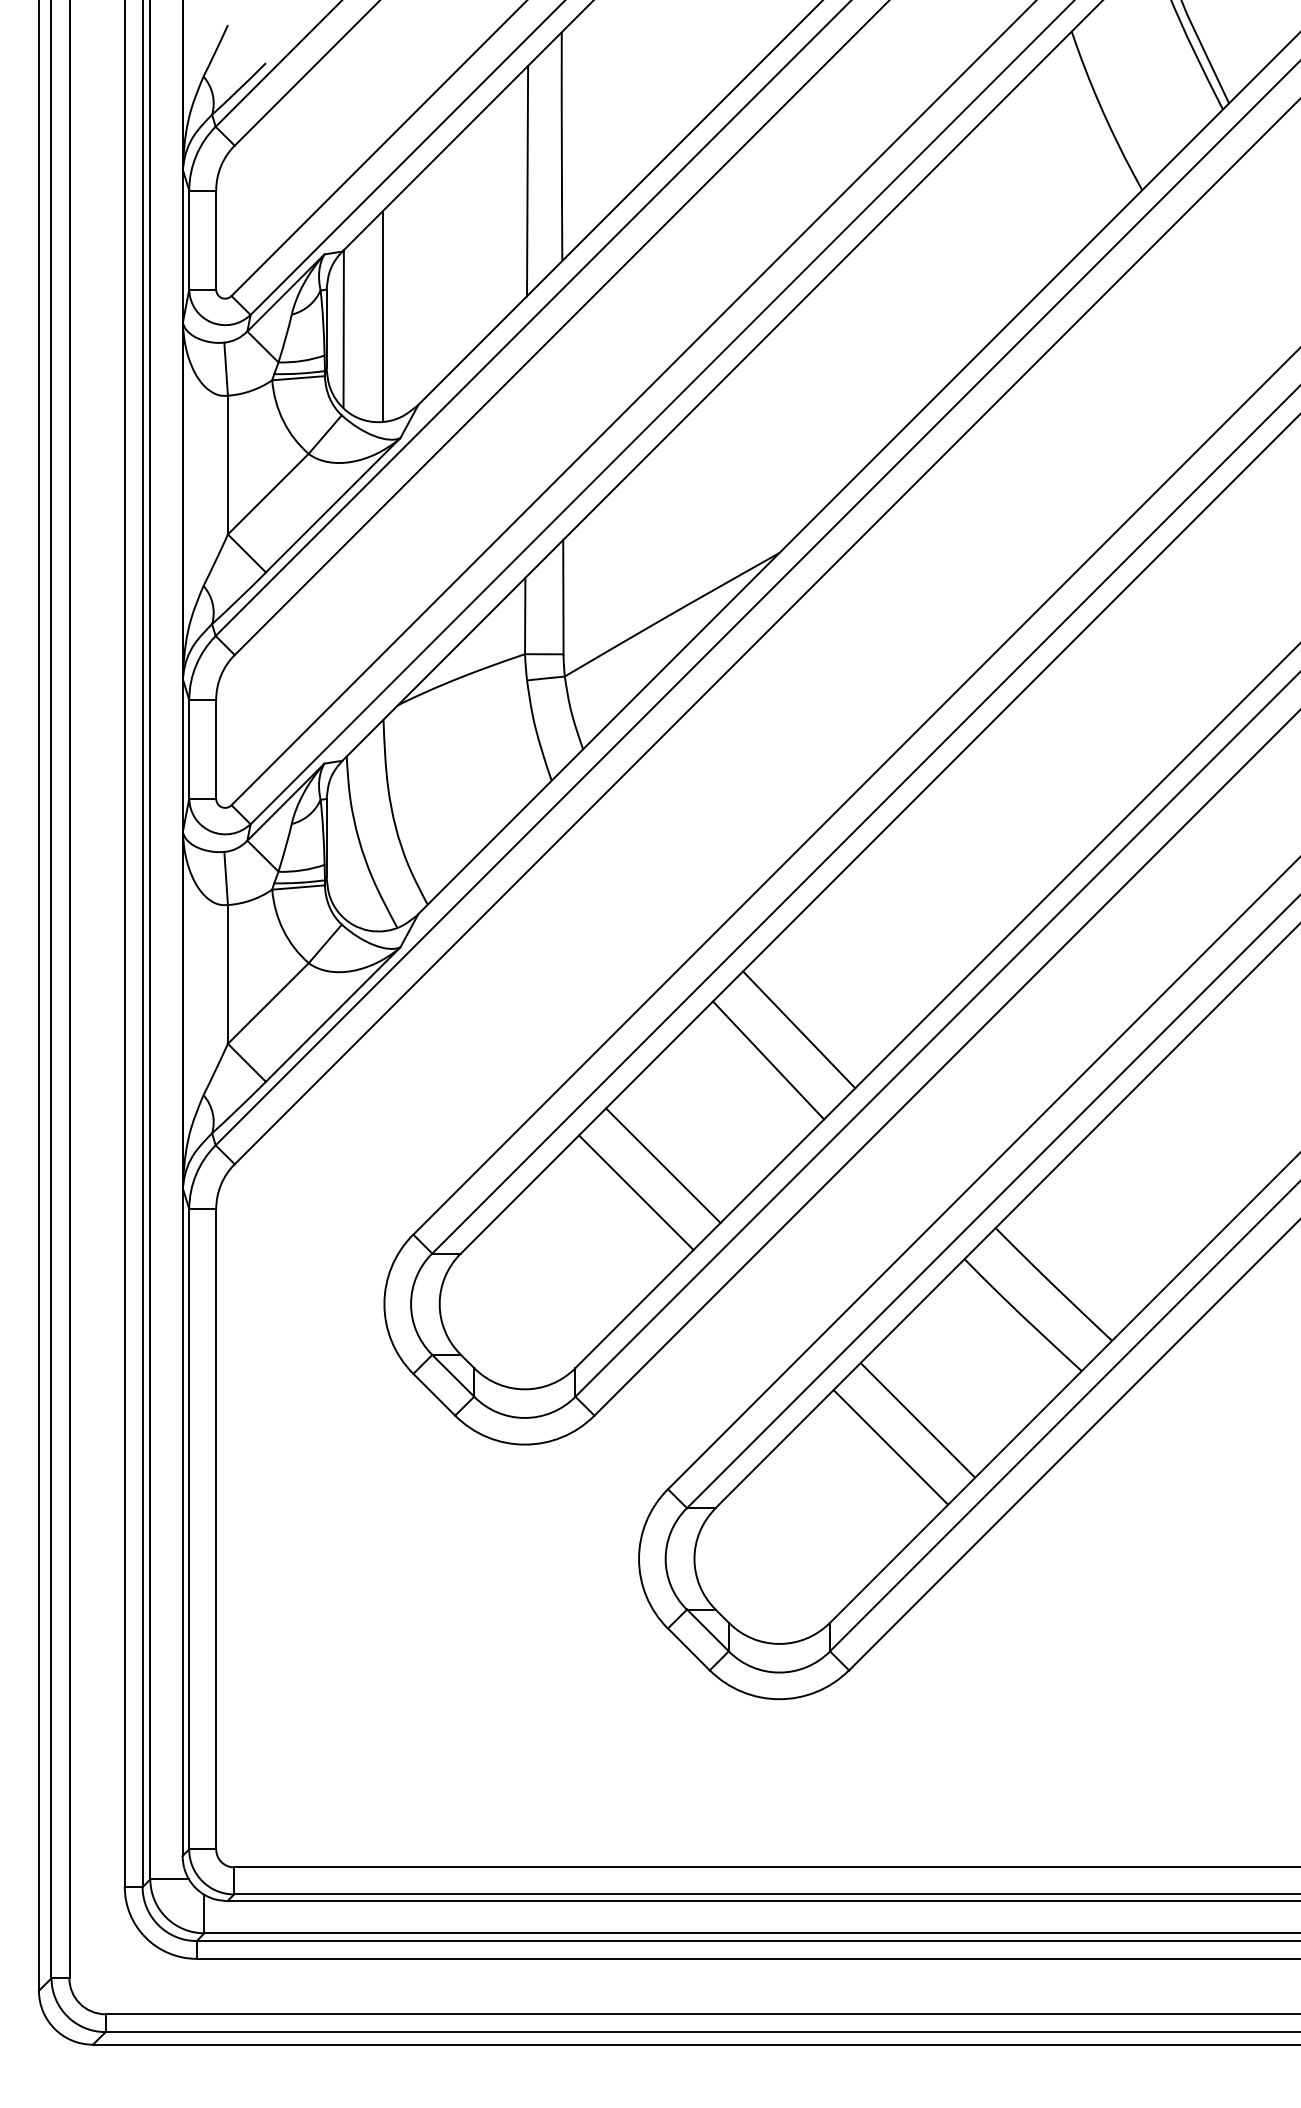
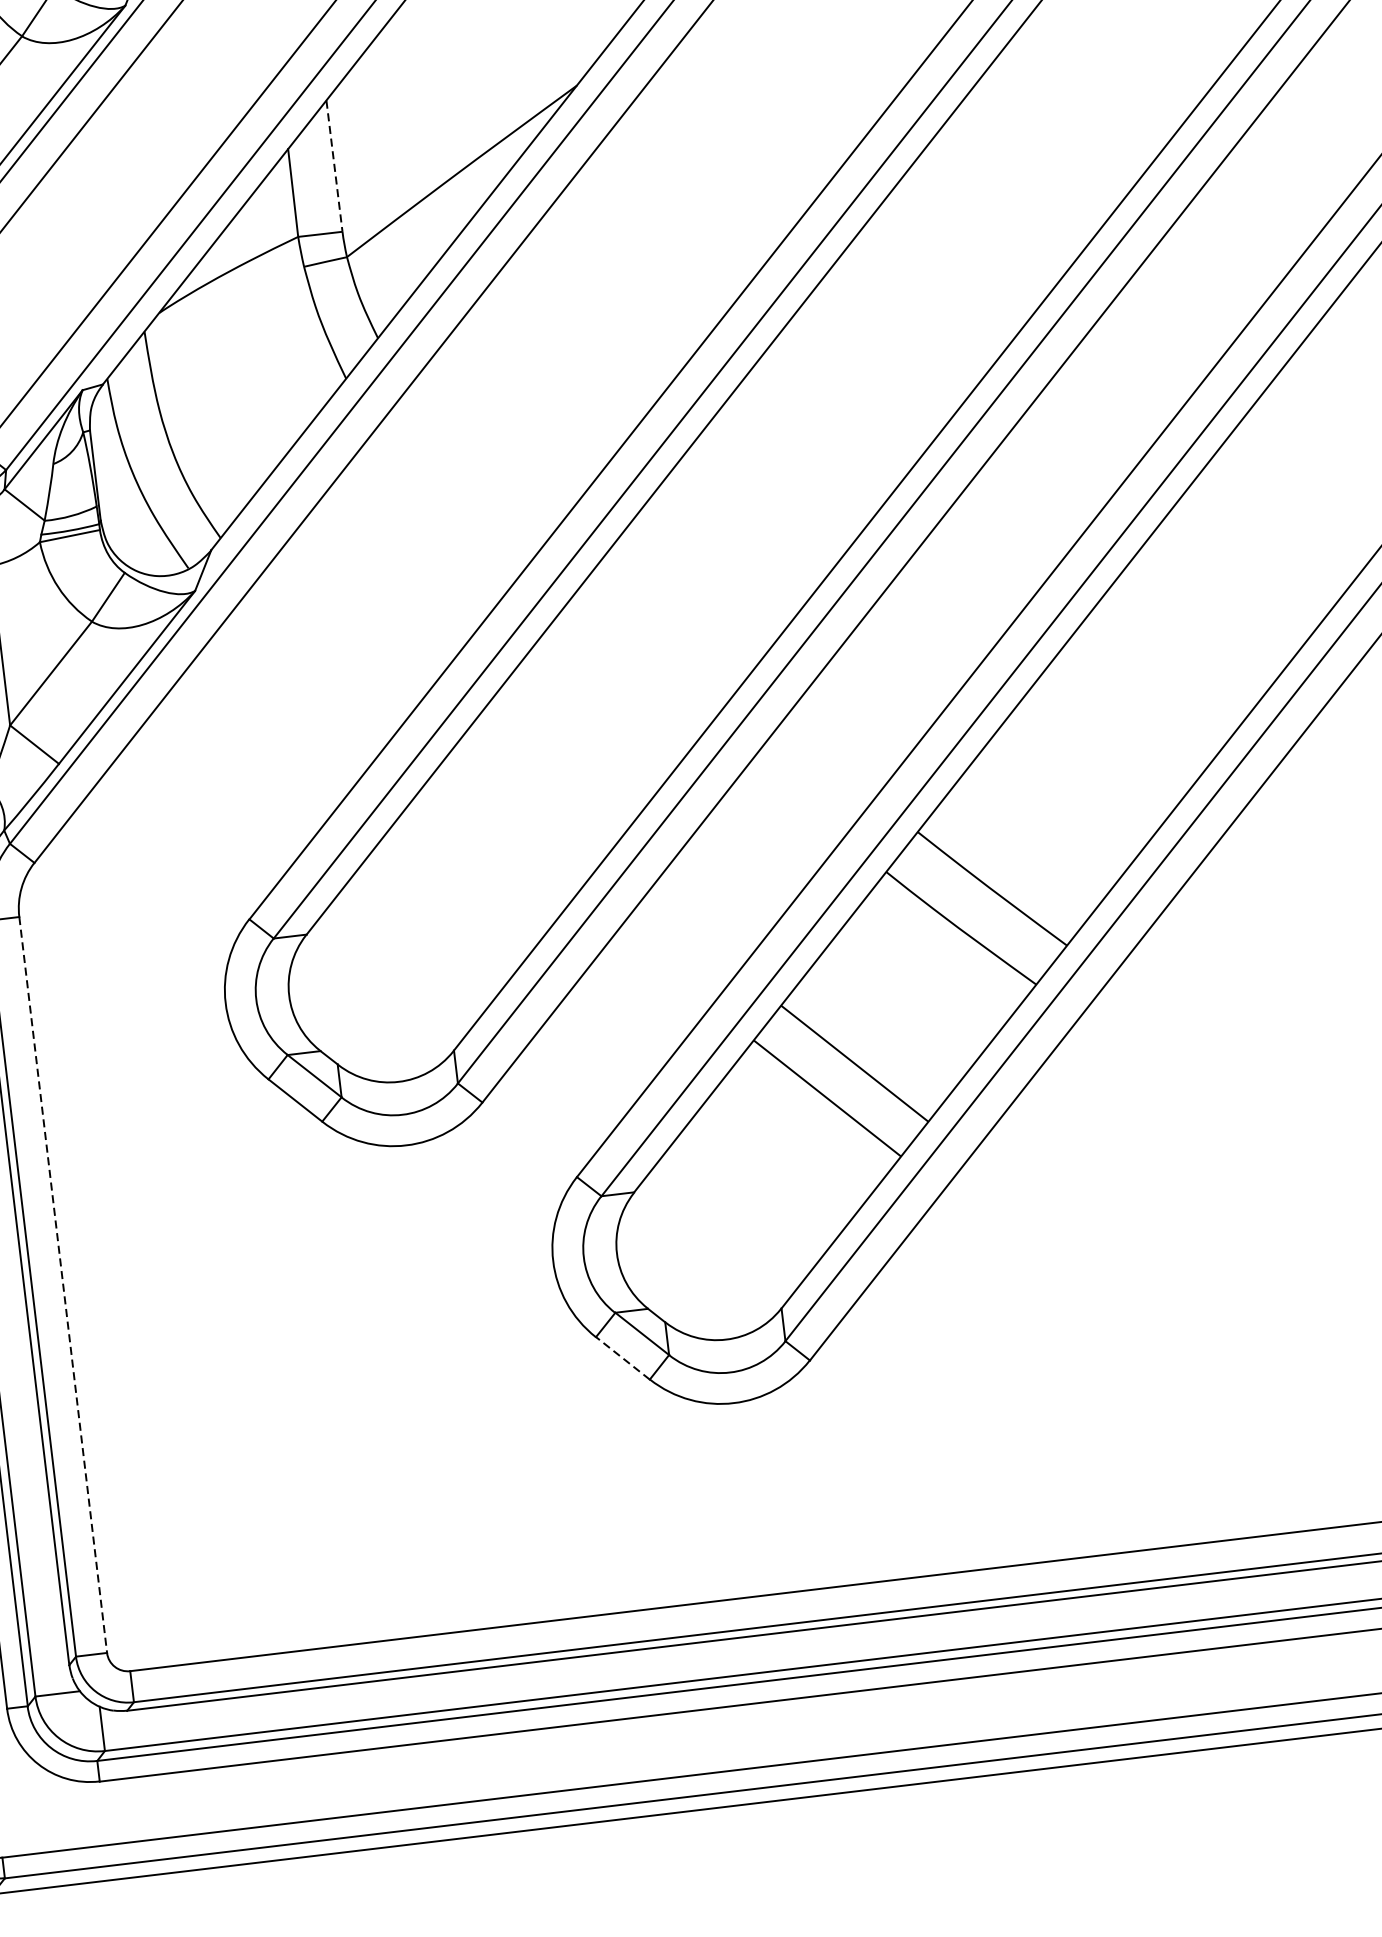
line: (563, 597) -> (334, 166), solid -> dashed
line: (799, 1029) -> (665, 630), removed
line: (768, 1060) -> (633, 670), removed
line: (663, 1165) -> (527, 805), removed
line: (636, 1192) -> (500, 840), removed
line: (216, 1529) -> (63, 1285), solid -> dashed
line: (688, 1649) -> (622, 1358), solid -> dashed

